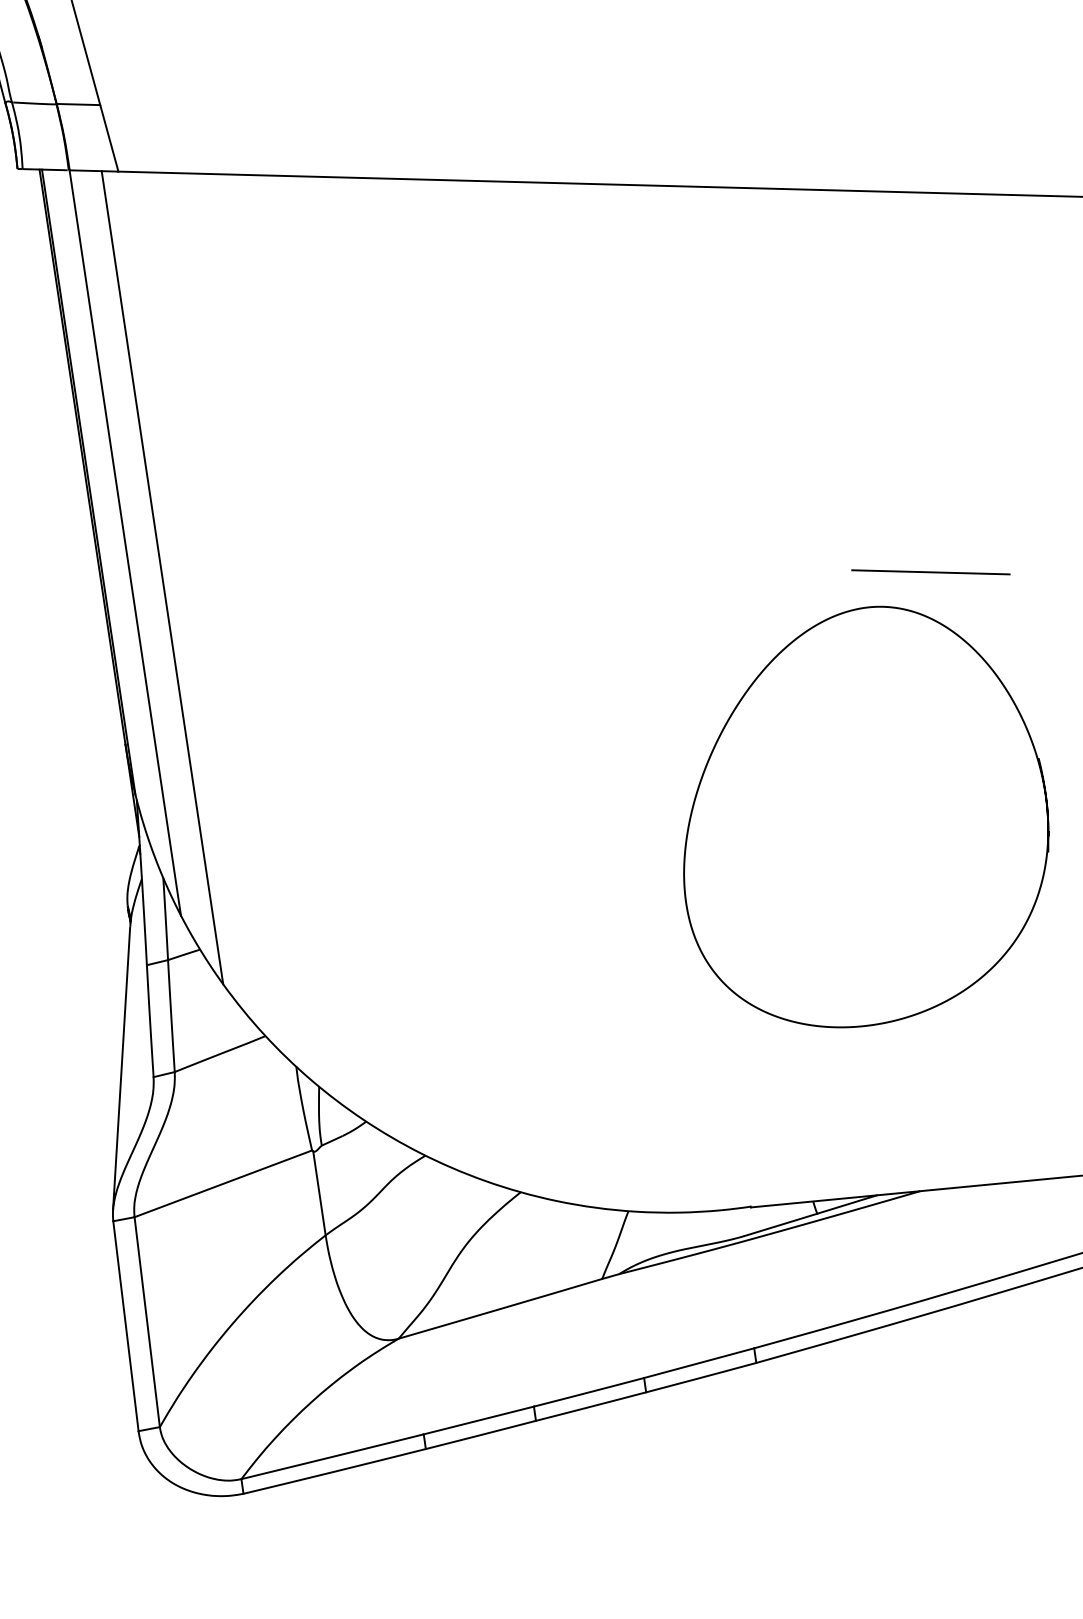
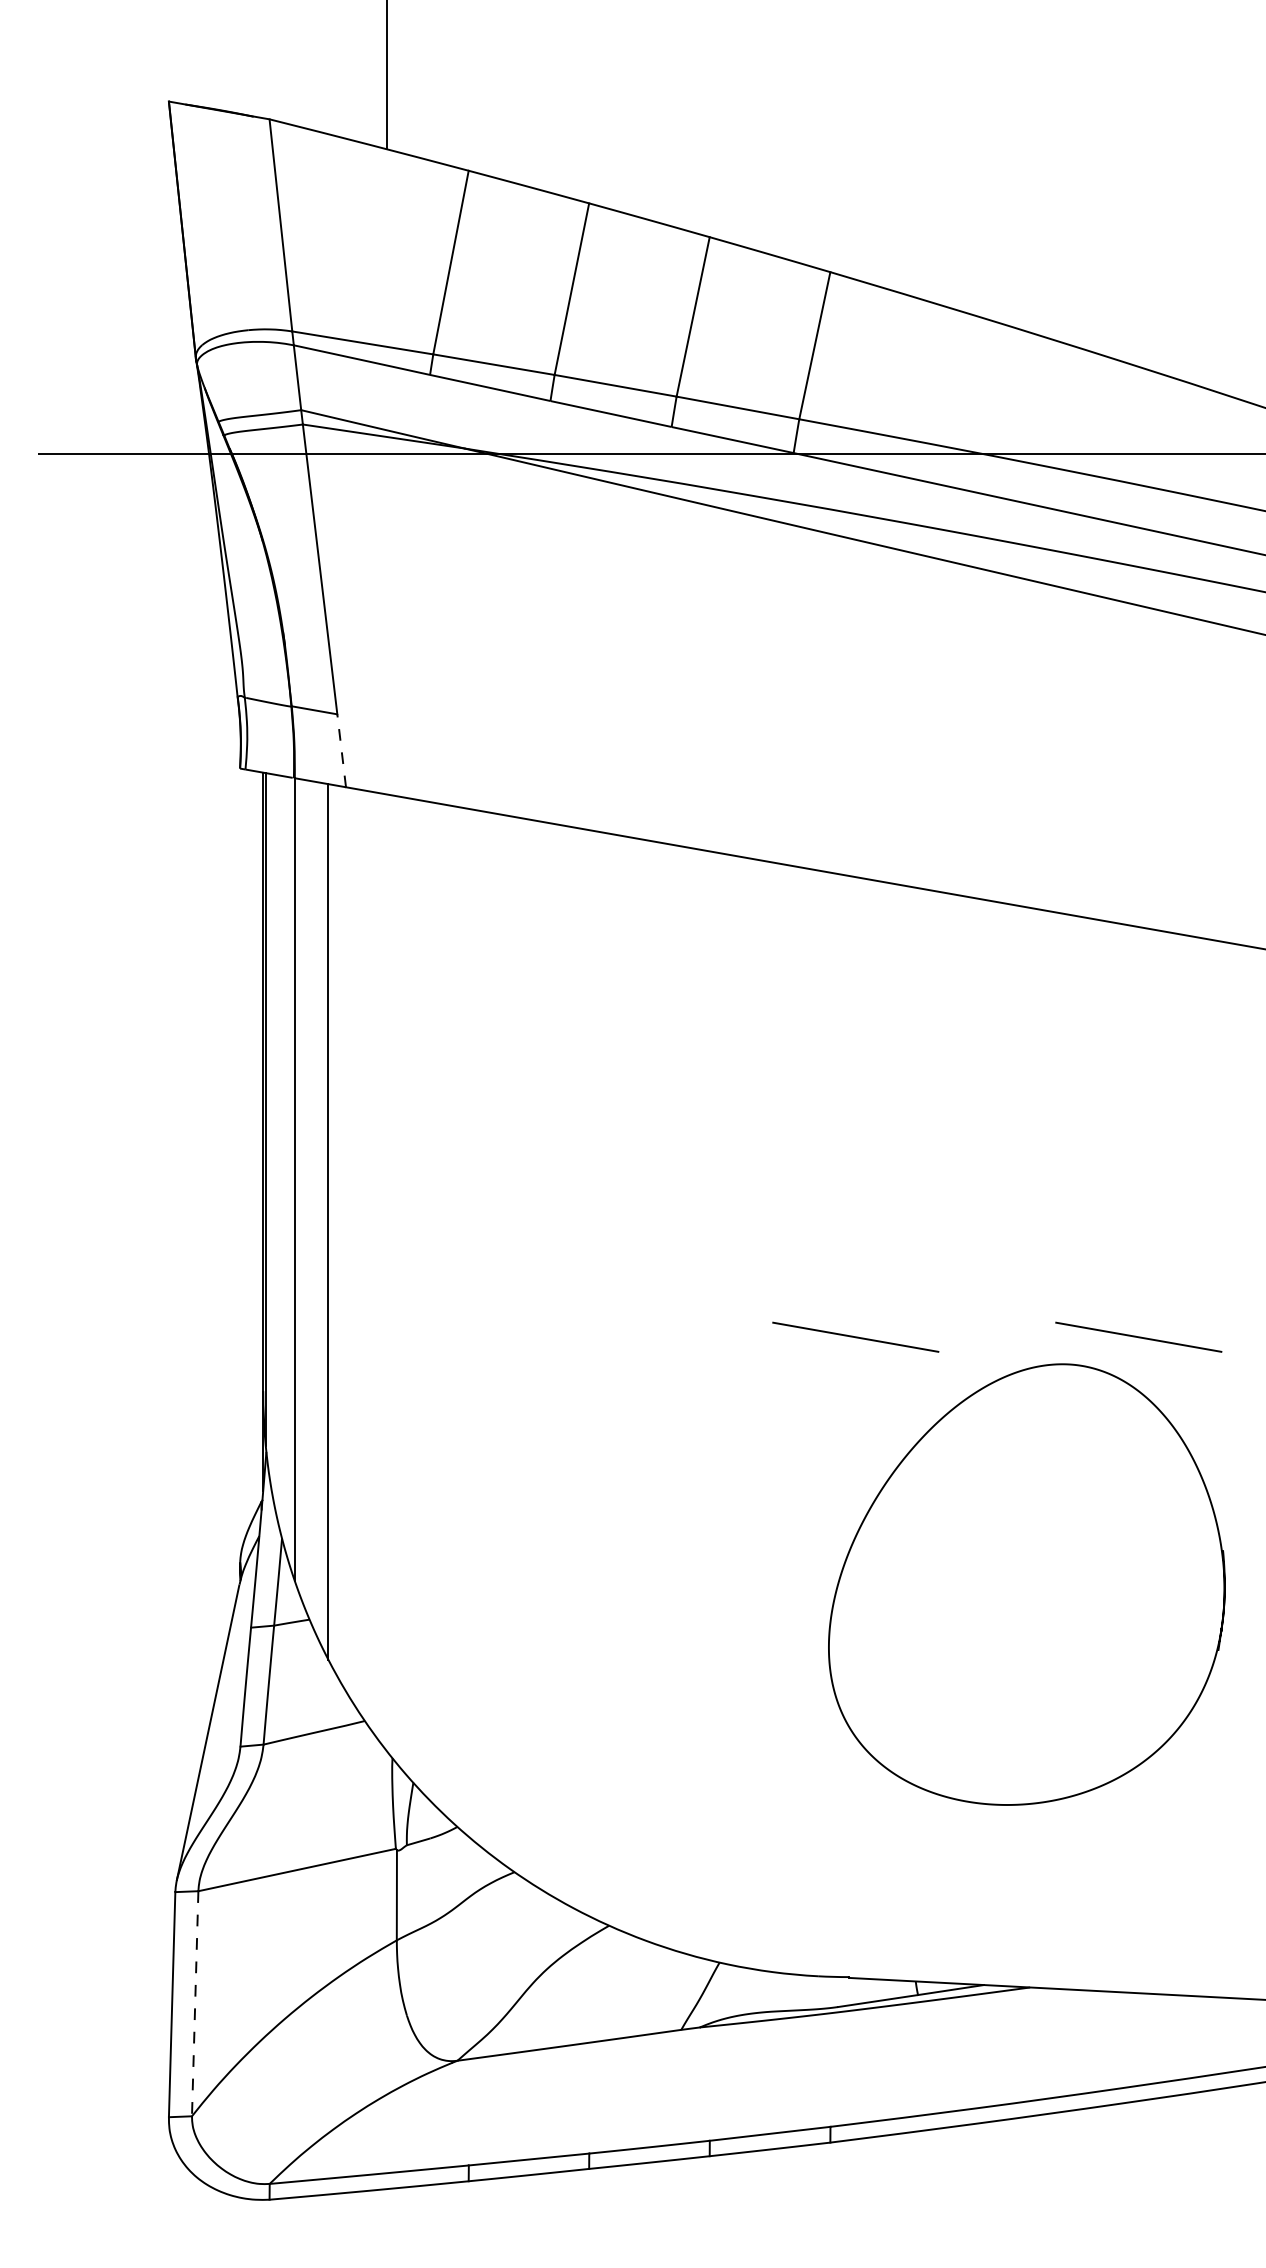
line: (109, 138) -> (341, 750), solid -> dashed
line: (667, 610) -> (855, 1336), added
line: (147, 1321) -> (195, 2003), solid -> dashed

